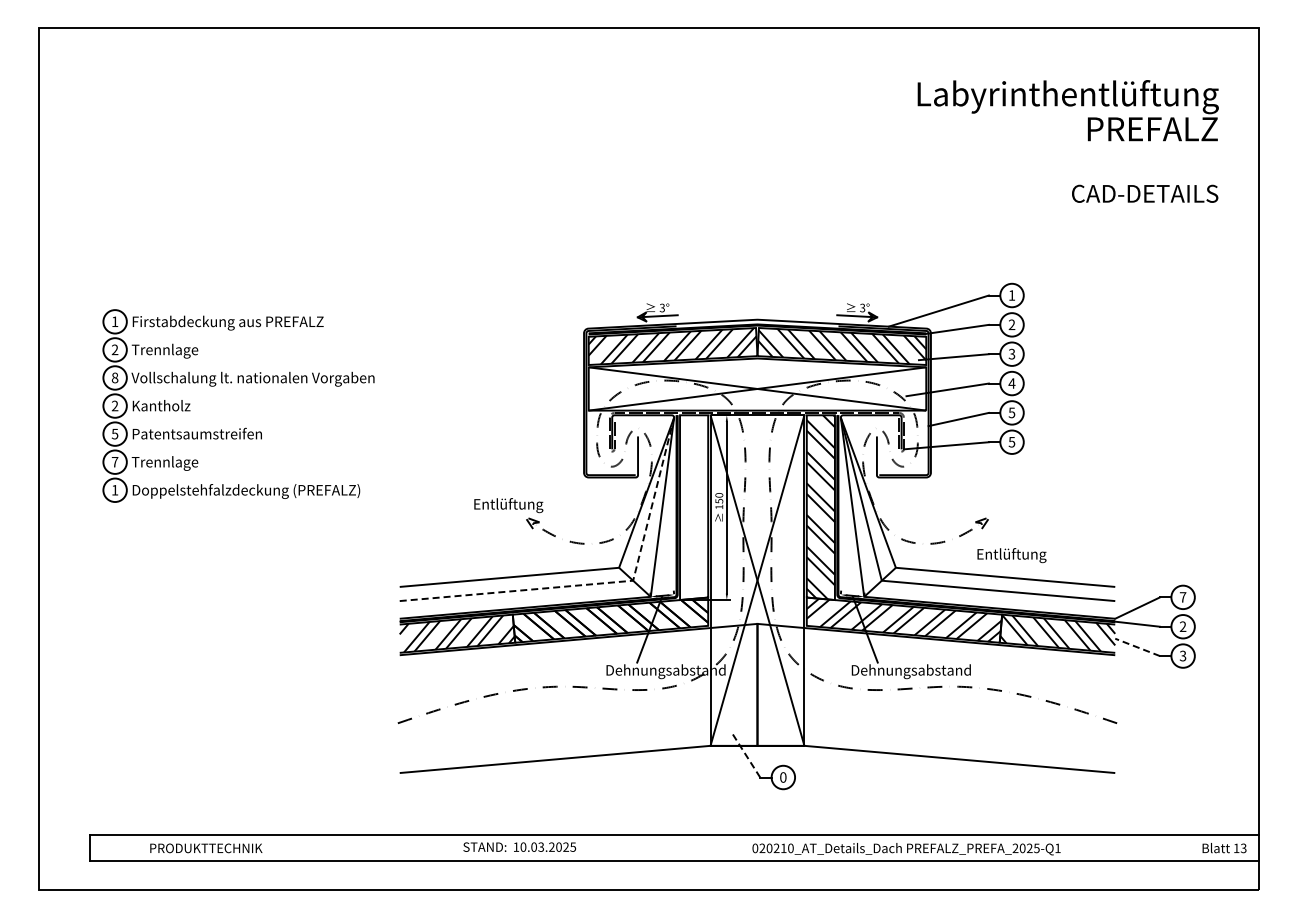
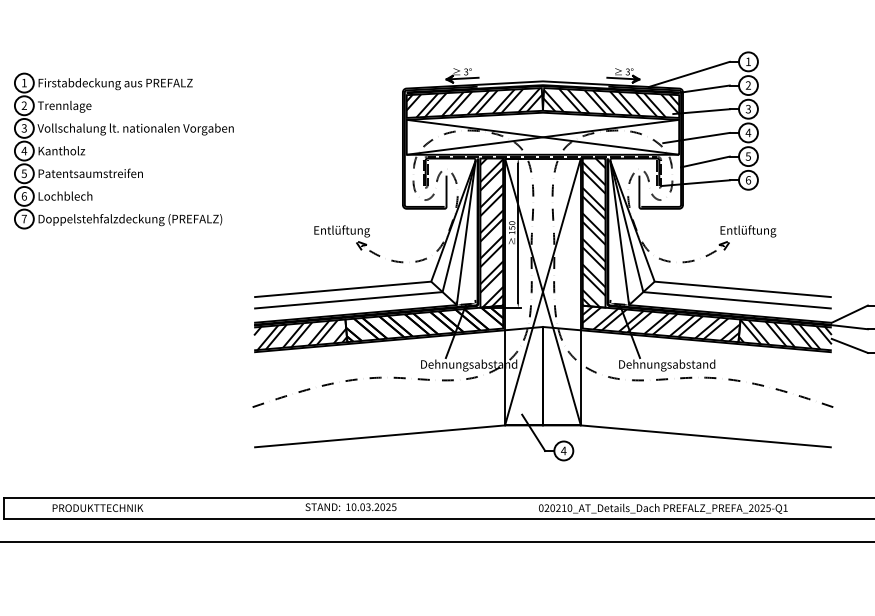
text: (114, 377) -> (23, 128), 8 -> 3
text: (114, 405) -> (23, 150), 2 -> 4
text: (1011, 441) -> (748, 179), 5 -> 6
text: (114, 461) -> (23, 195), 7 -> 6
text: (165, 463) -> (65, 197), Trennlage -> Lochblech
text: (114, 490) -> (23, 219), 1 -> 7
hatch: (694, 507) -> (492, 232), added
text: (1011, 555) -> (748, 231), moved
line: (601, 583) -> (417, 294), dashed -> solid
line: (1137, 647) -> (849, 346), dashed -> solid
line: (745, 755) -> (533, 433), dashed -> solid
text: (782, 777) -> (563, 450), 0 -> 4

